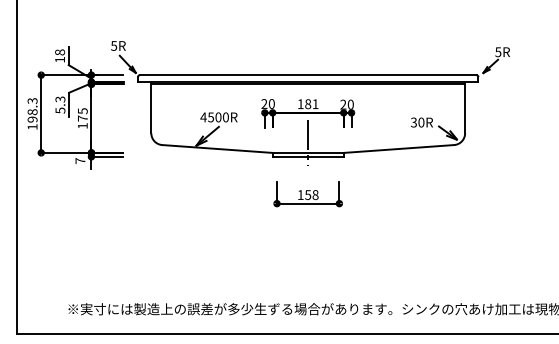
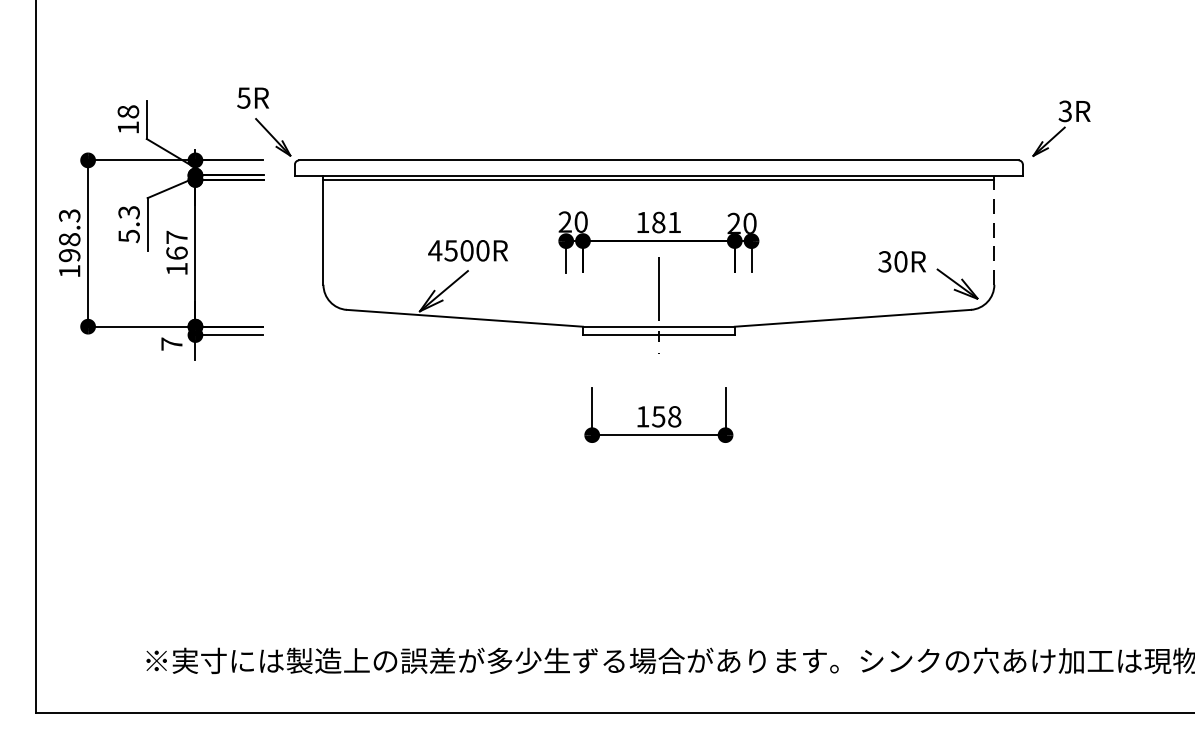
text: (498, 51) -> (1065, 109), 5R -> 3R
line: (465, 107) -> (995, 229), solid -> dashed
text: (82, 114) -> (176, 244), 175 -> 167

